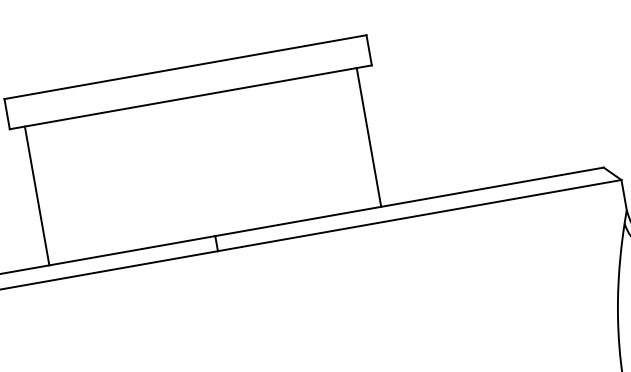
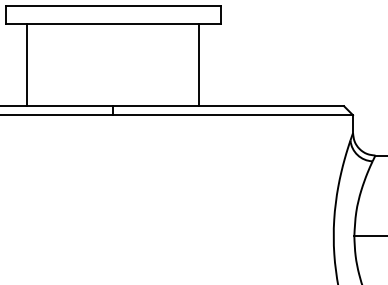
line: (368, 136) -> (198, 64), moved
line: (37, 195) -> (27, 64), moved

